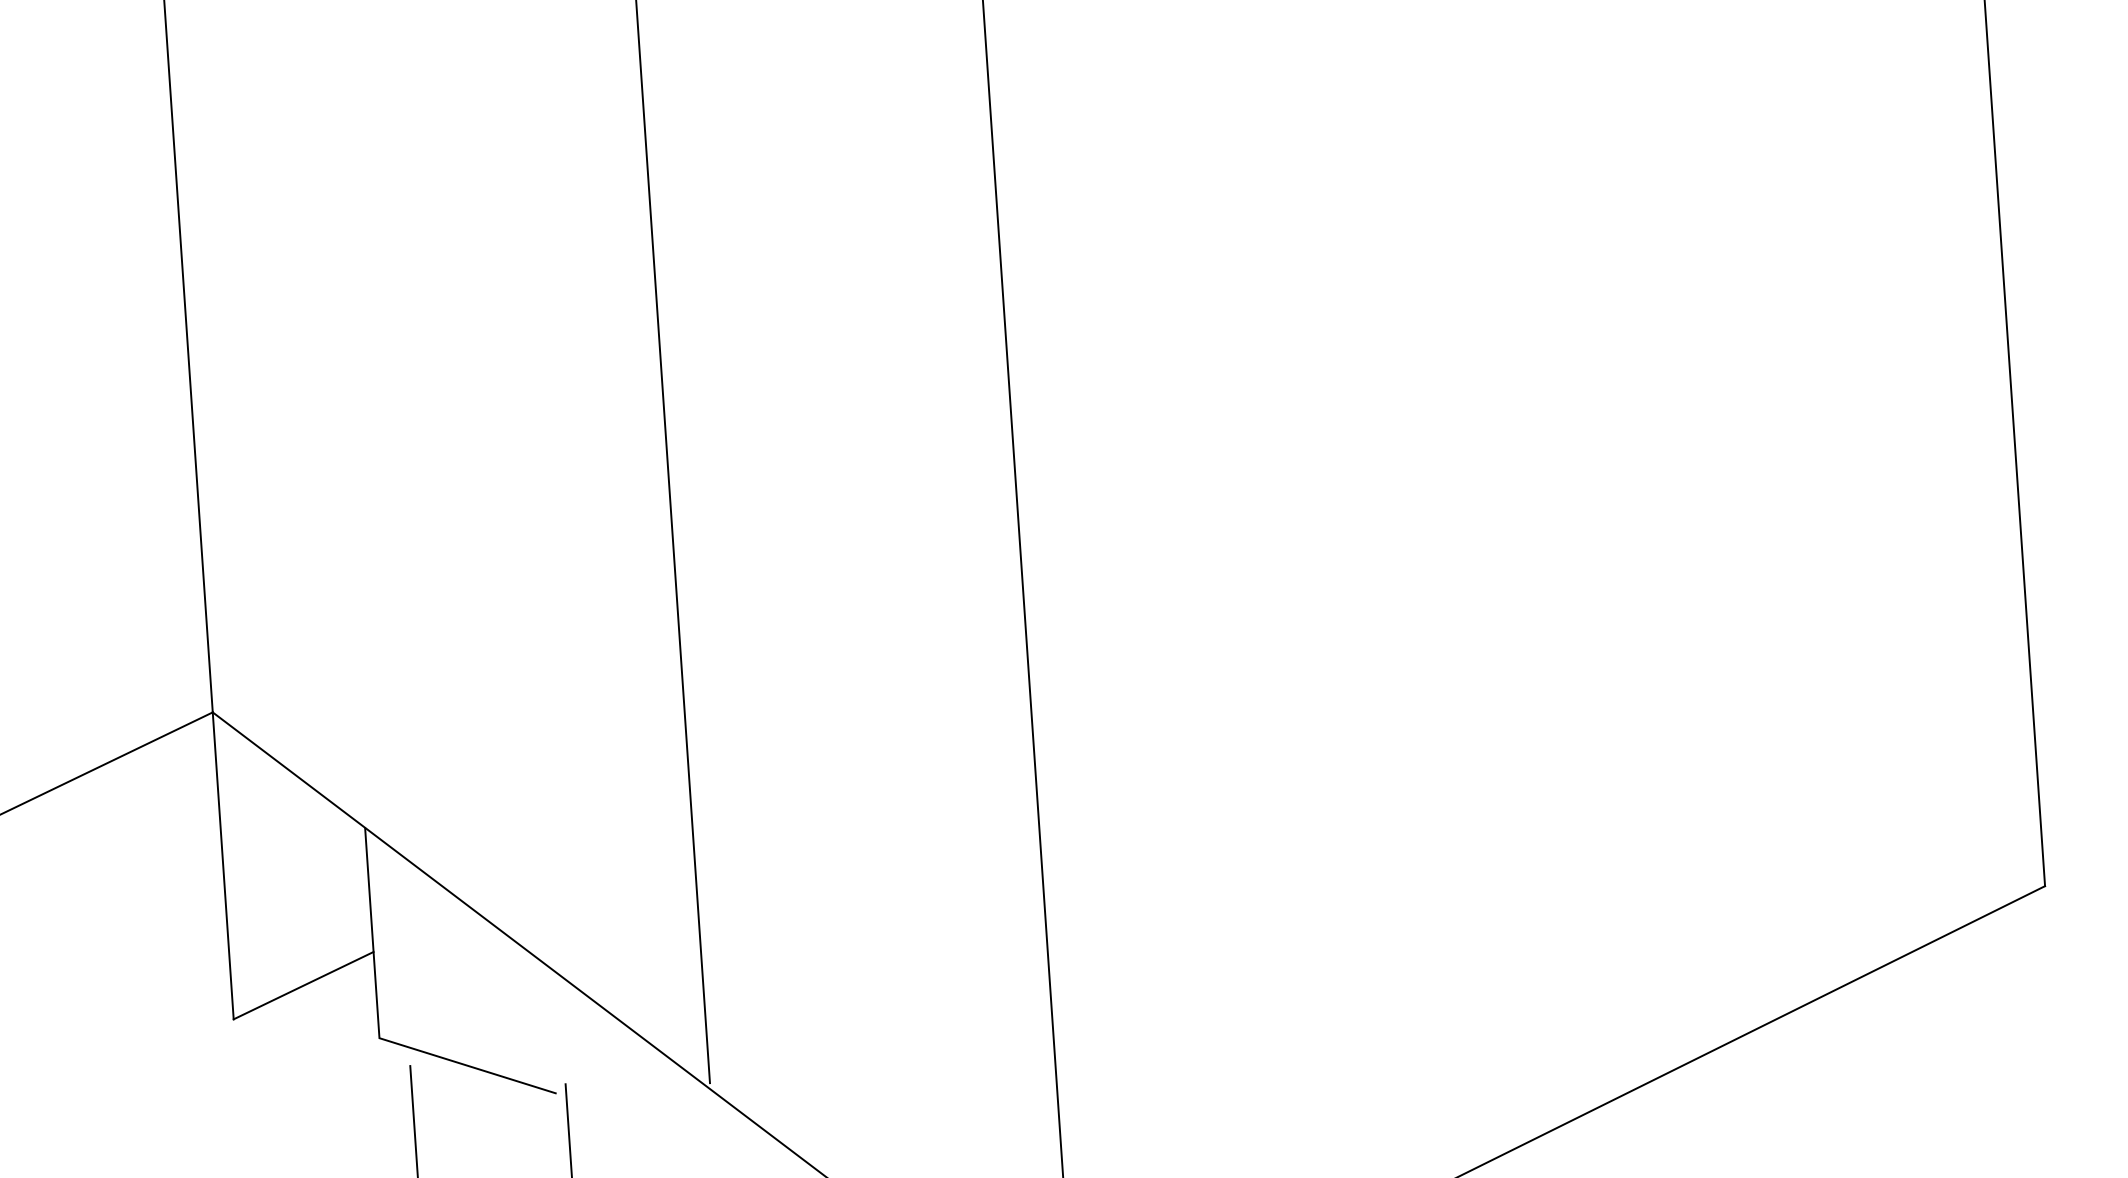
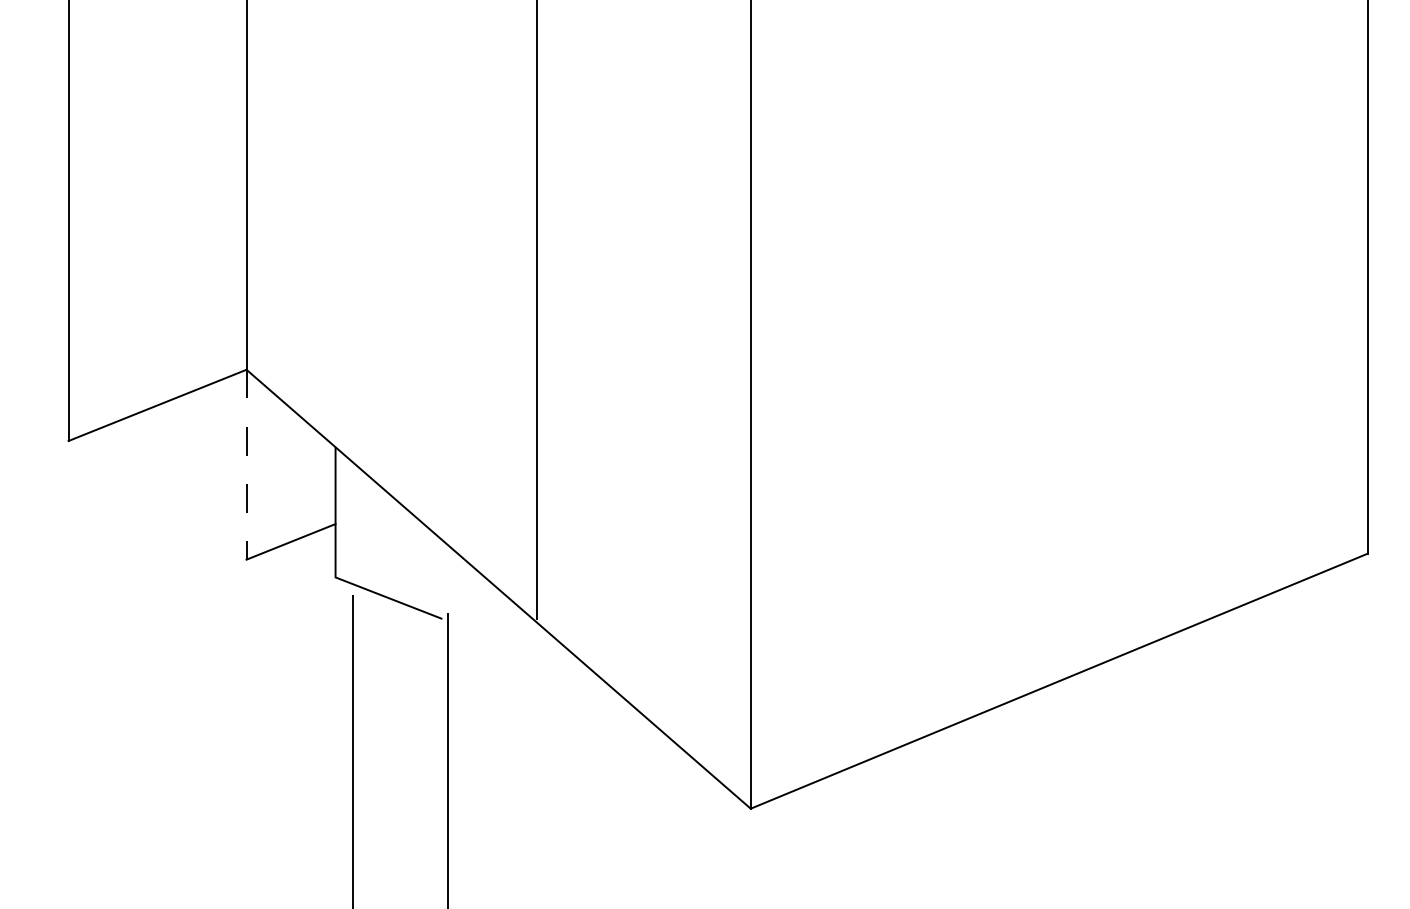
line: (223, 865) -> (246, 464), solid -> dashed

